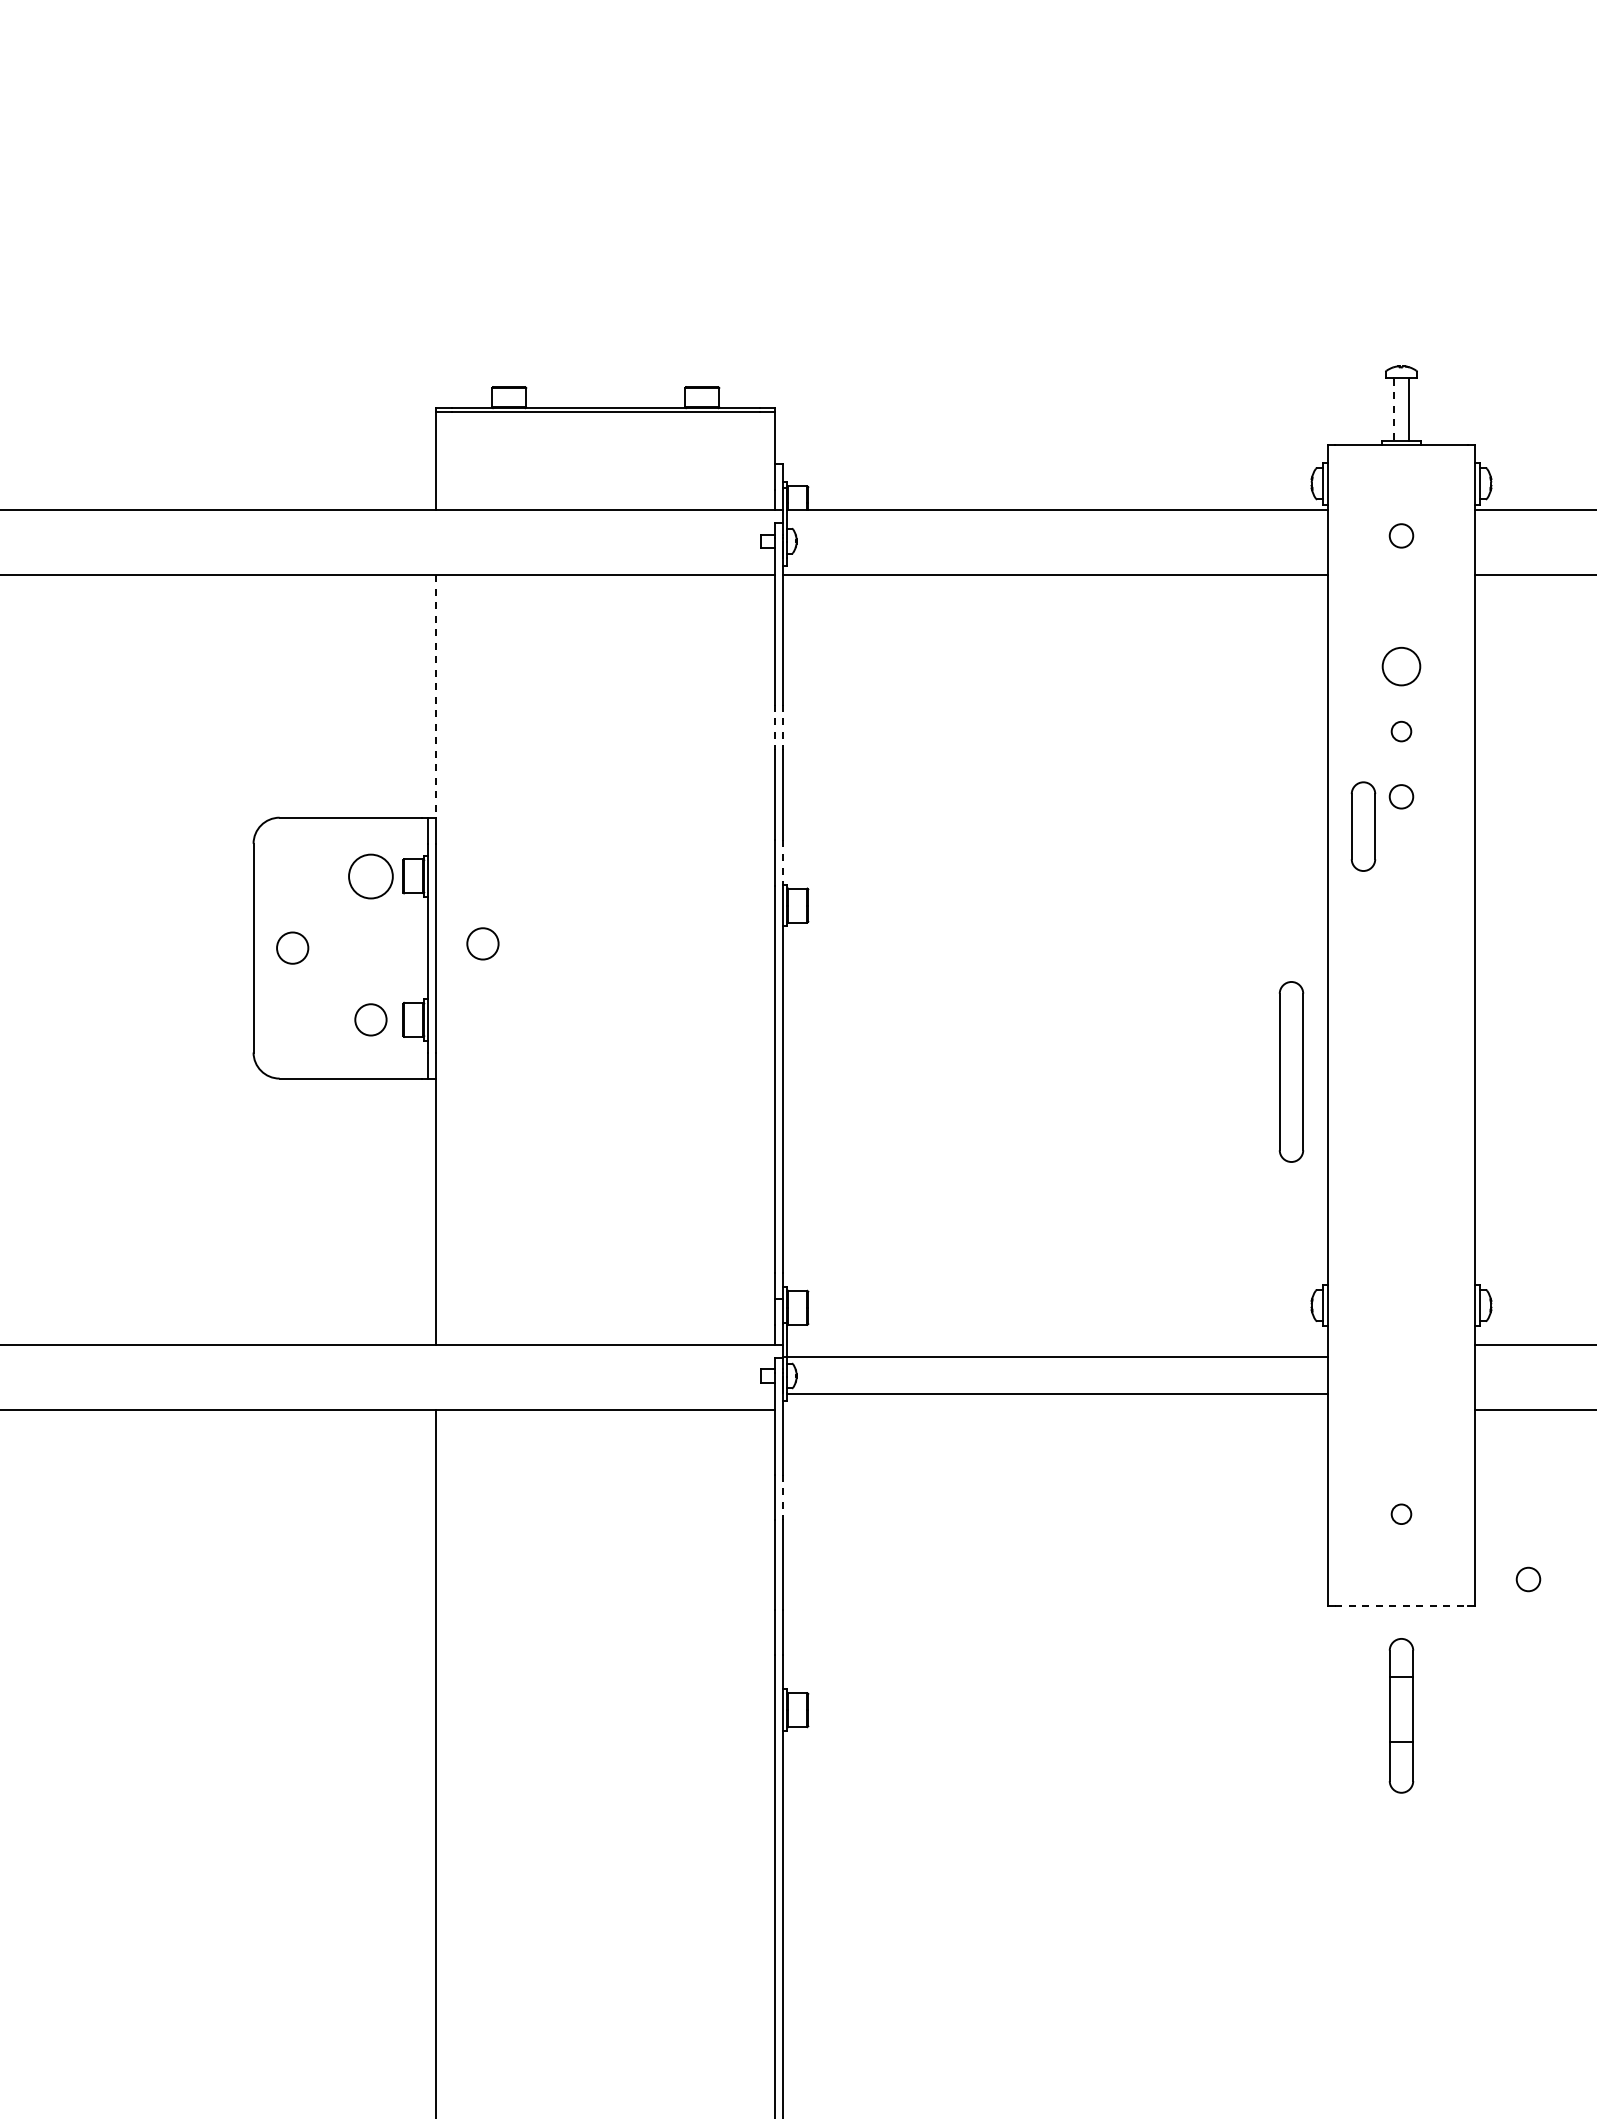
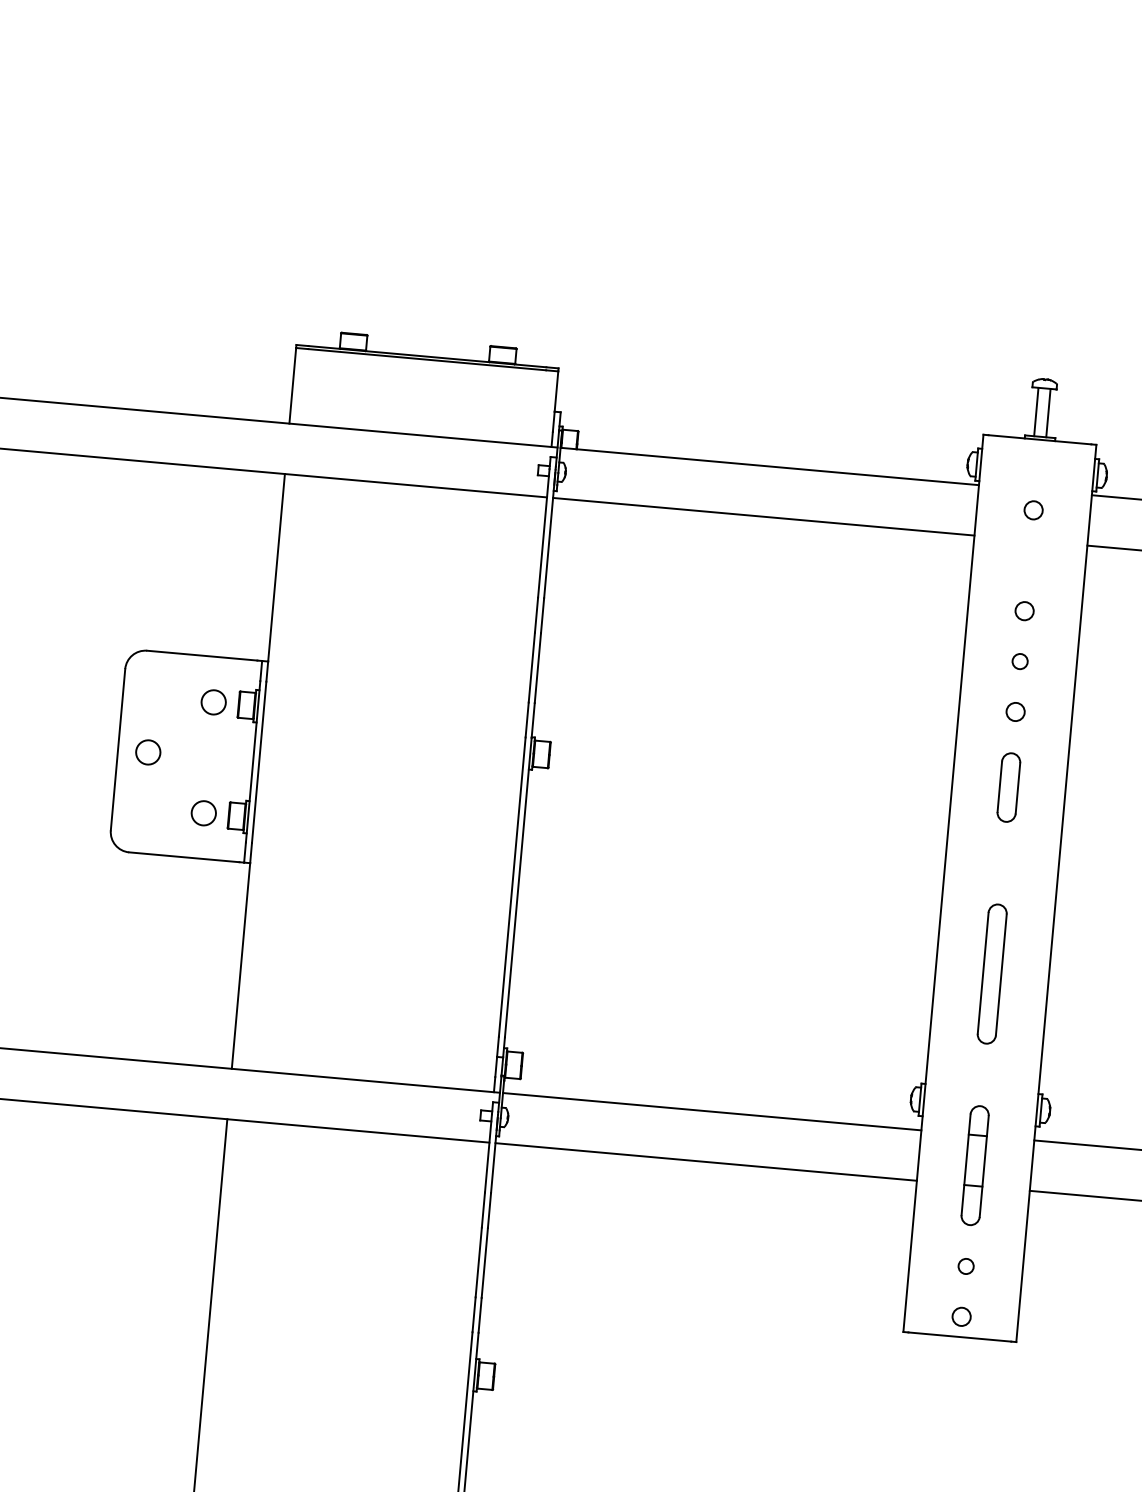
line: (1393, 409) -> (1036, 412), dashed -> solid
circle: (1401, 665) -> (1024, 610), size x0.62
line: (436, 696) -> (276, 567), dashed -> solid
line: (775, 727) -> (536, 615), dashed -> solid
line: (783, 727) -> (542, 615), dashed -> solid
part: (1363, 826) -> (1008, 787), moved
line: (783, 863) -> (533, 720), dashed -> solid
circle: (370, 875) -> (213, 701), size x0.71
circle: (482, 943) -> (295, 761), removed
part: (1291, 1071) -> (992, 973), moved
line: (1055, 1356) -> (705, 1161), moved
line: (1057, 1393) -> (712, 1111), moved
line: (783, 1497) -> (489, 1210), dashed -> solid
circle: (1528, 1579) -> (961, 1316), moved
line: (1401, 1605) -> (959, 1336), dashed -> solid
part: (1401, 1715) -> (975, 1165), moved

